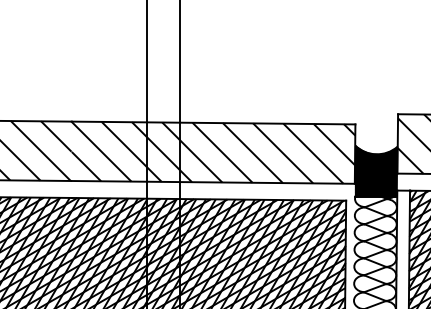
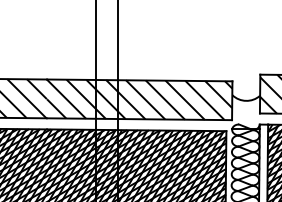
hatch: (376, 170) -> (246, 111), removed

